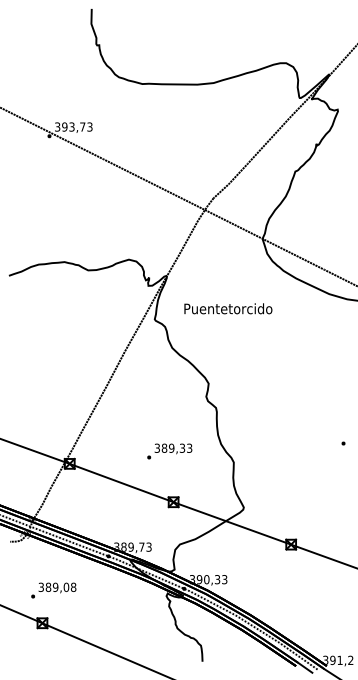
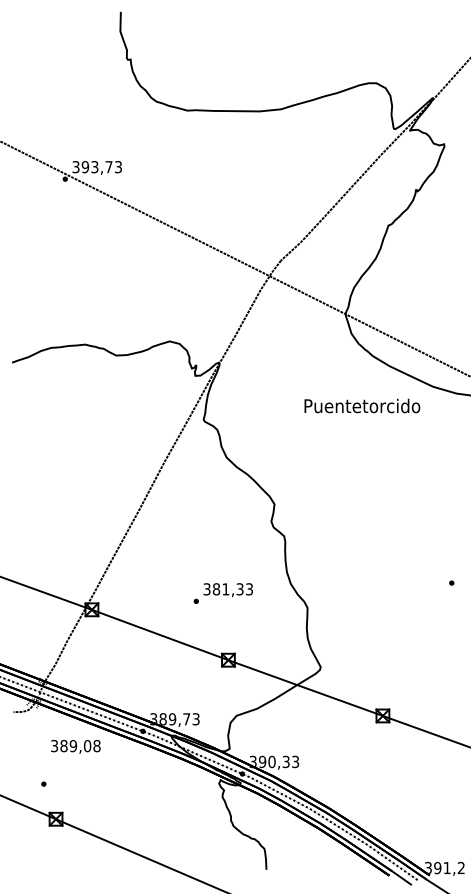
text: (228, 308) -> (362, 405), moved
text: (171, 448) -> (225, 589), 389,33 -> 381,33
text: (57, 587) -> (75, 746), moved

